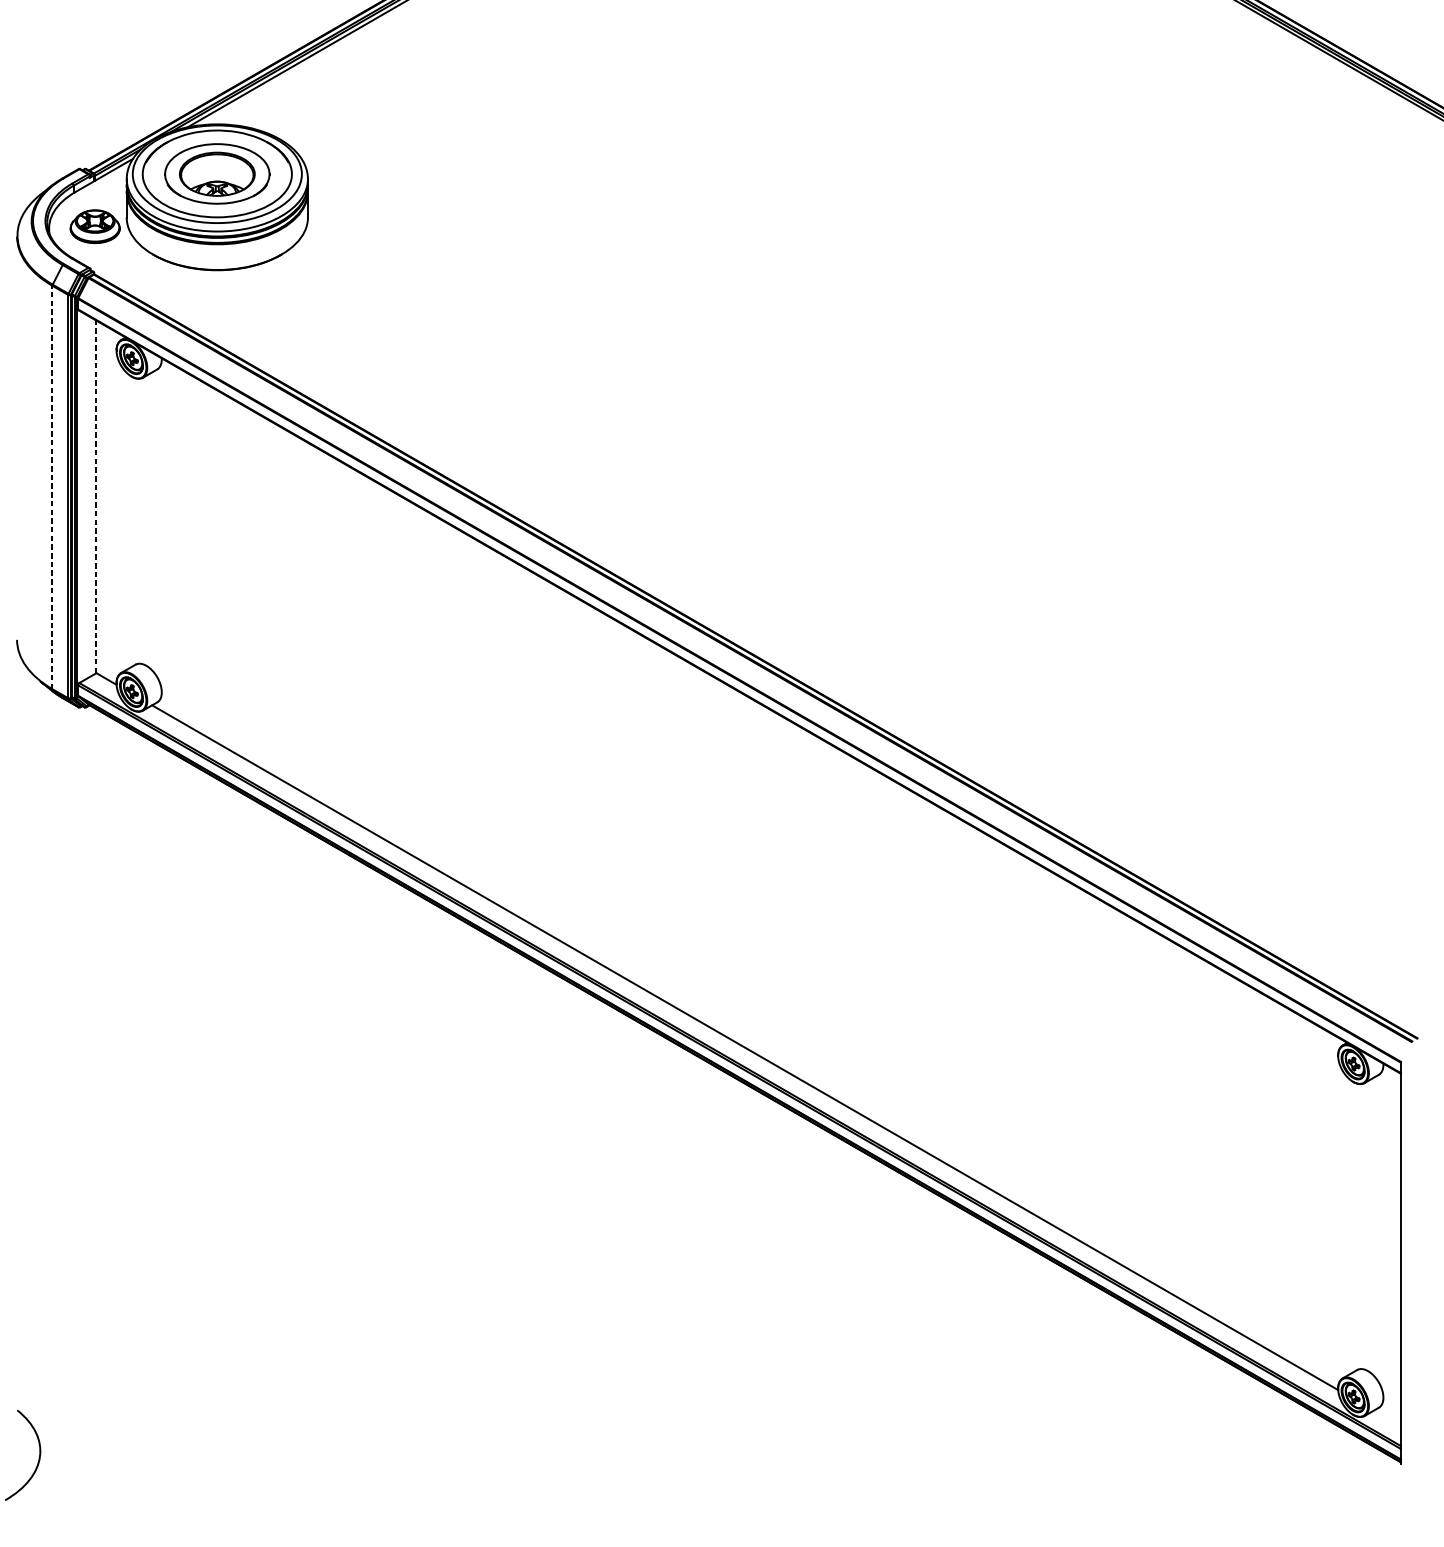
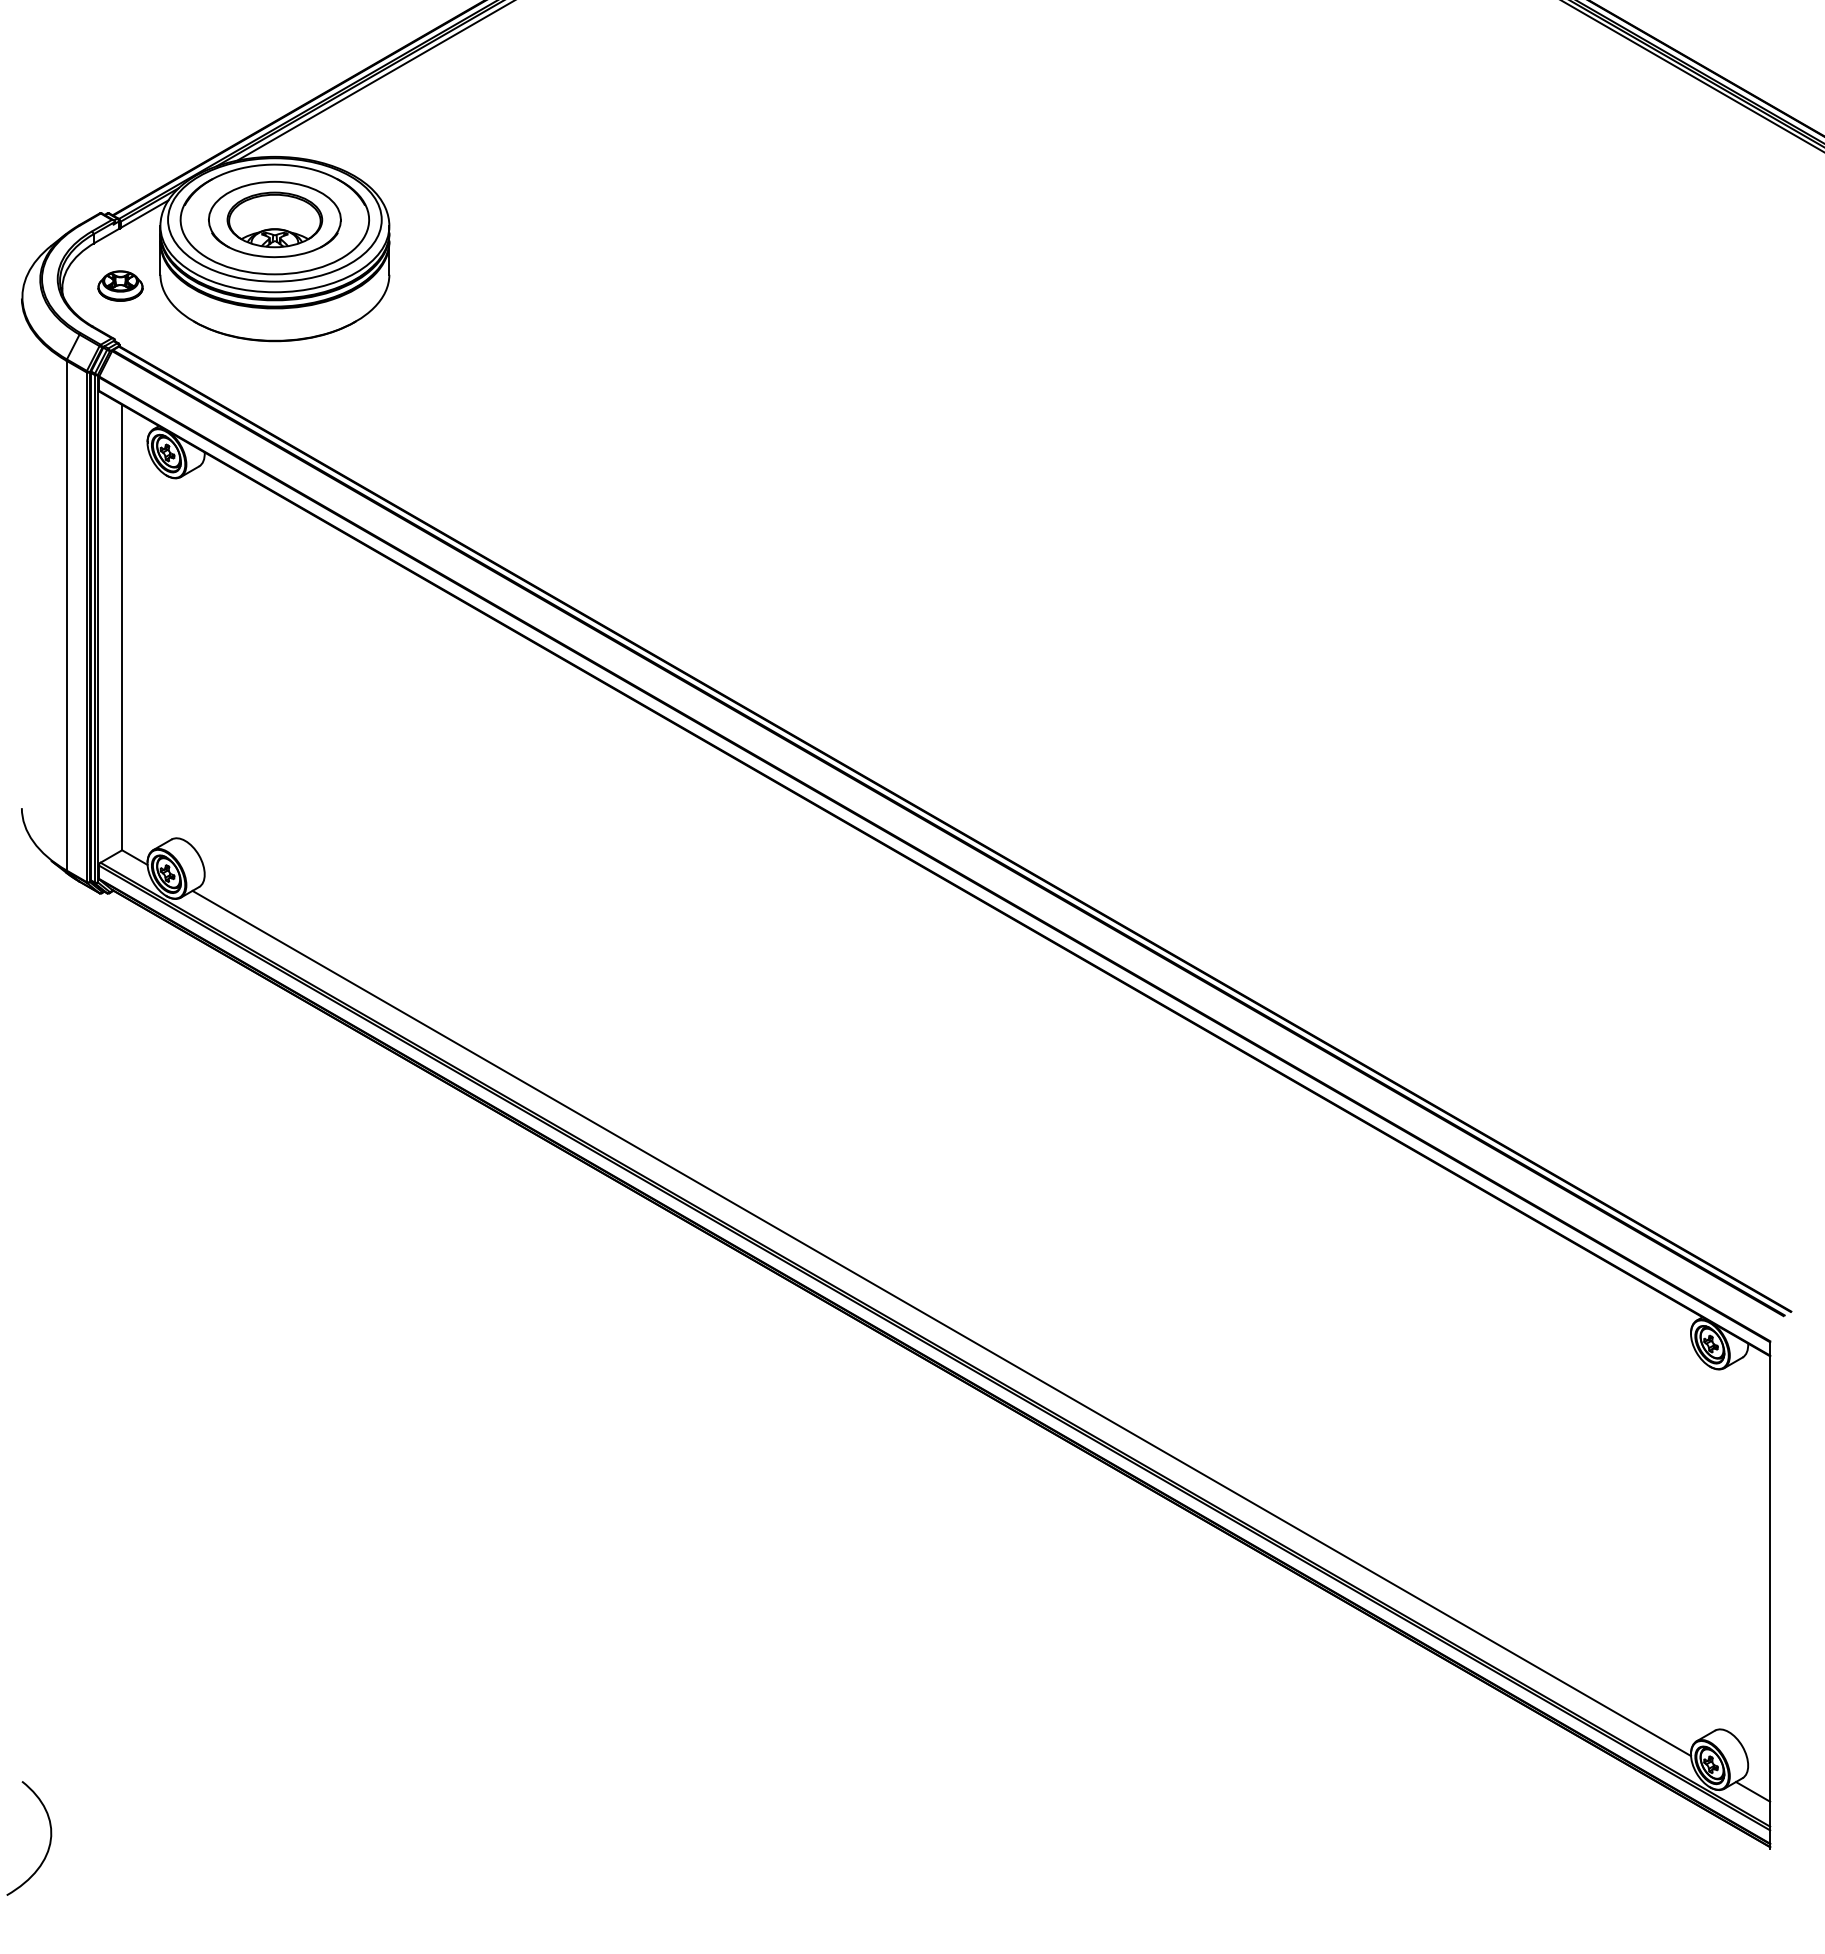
part: (95, 226) -> (120, 285), size x0.71
line: (52, 487) -> (66, 615), dashed -> solid
line: (95, 496) -> (121, 627), dashed -> solid
line: (1387, 1418) -> (1753, 1791), added

